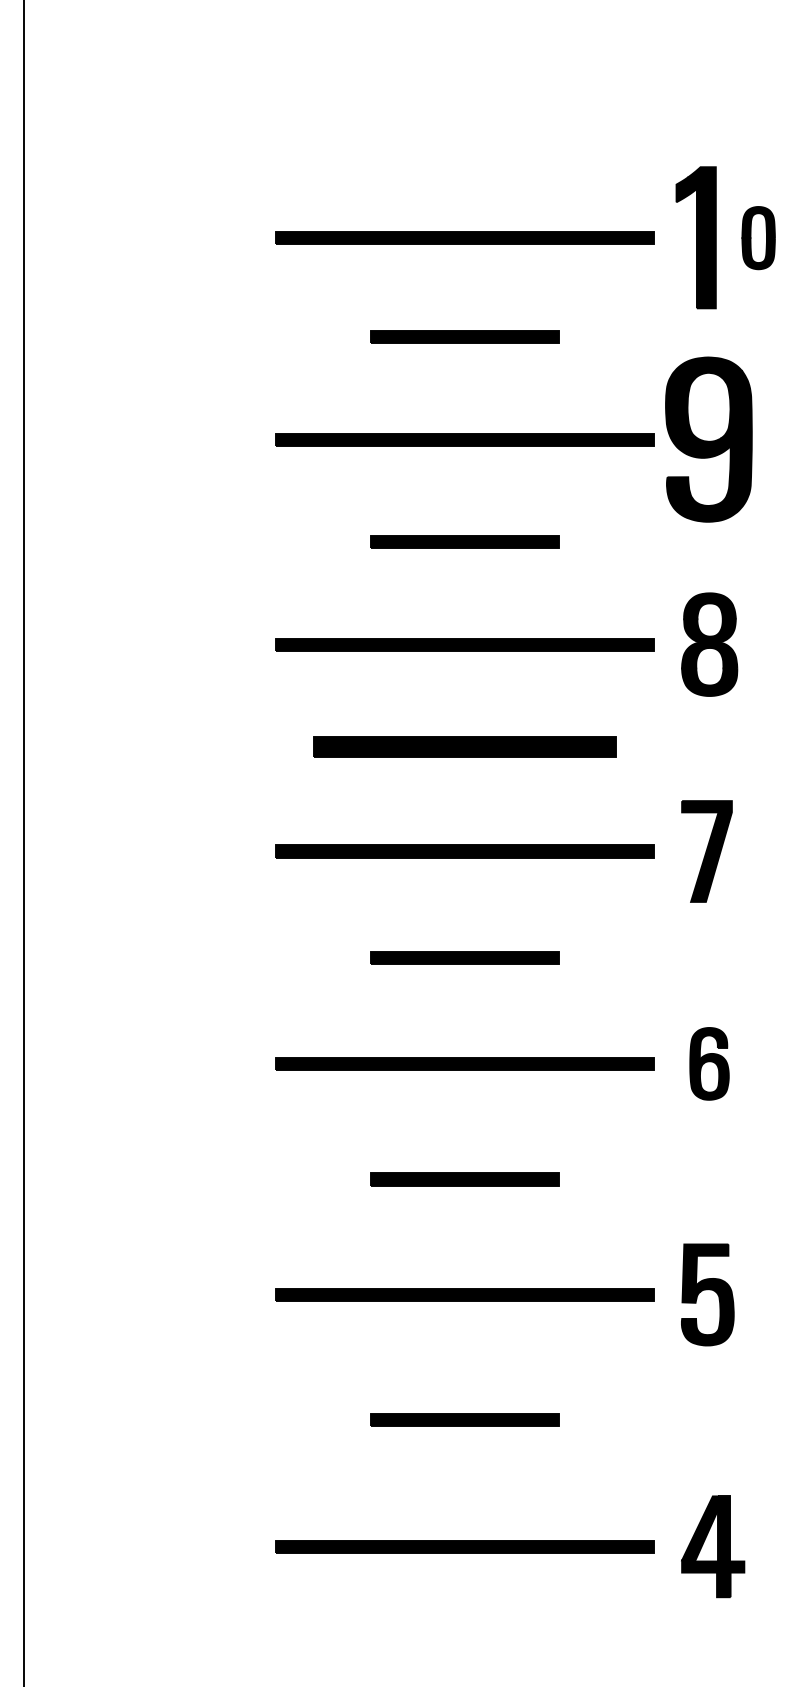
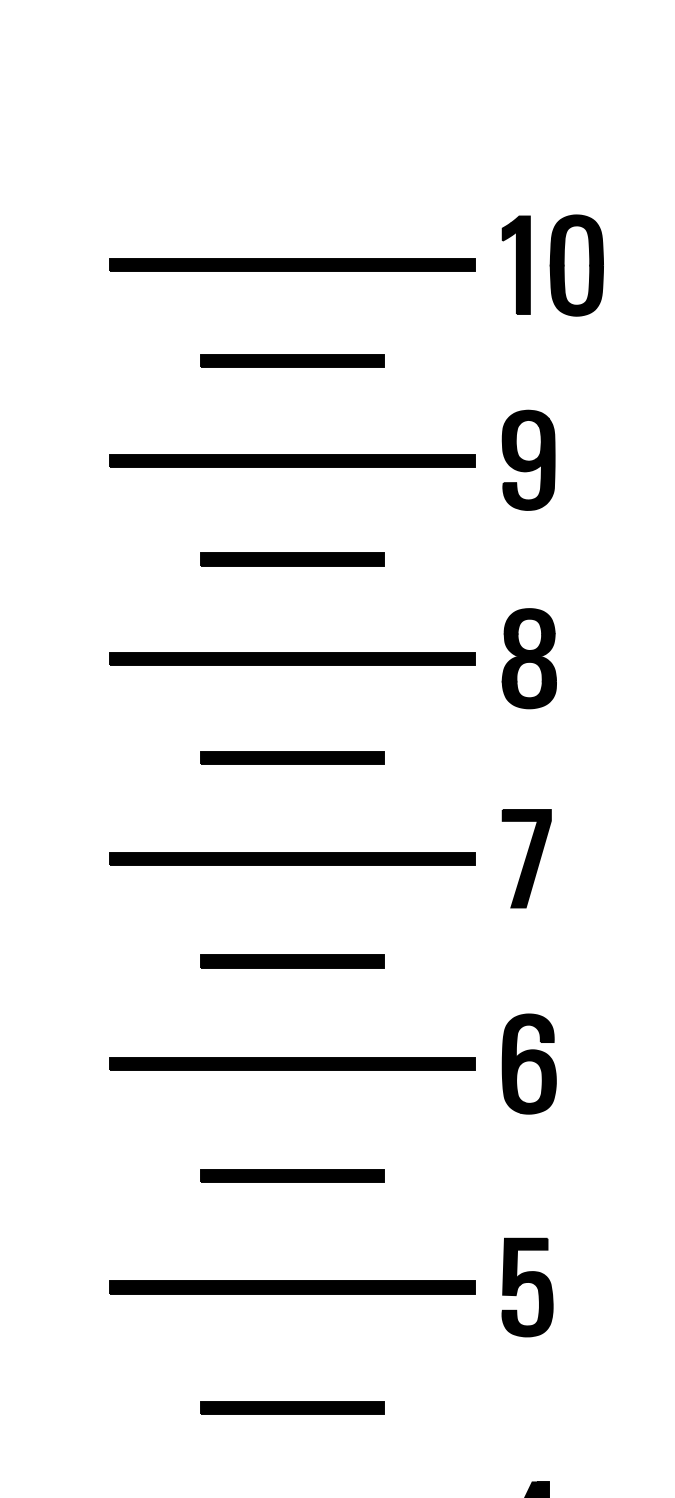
part: (695, 237) -> (515, 264), size x0.71
part: (758, 237) -> (576, 264), size x1.67
part: (708, 439) -> (528, 460), size x0.62
part: (464, 747) -> (292, 758), size x0.62
part: (709, 1063) -> (529, 1063), size x1.43

